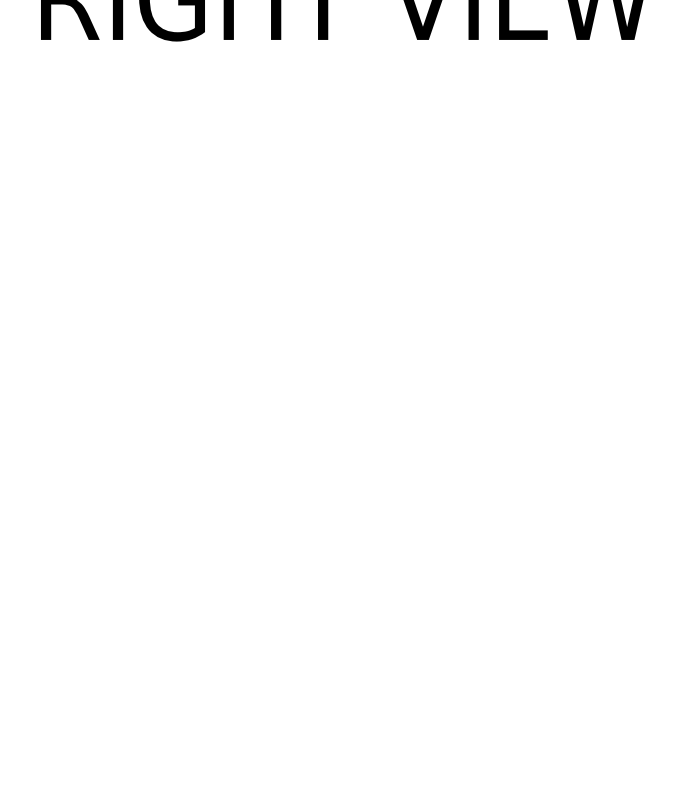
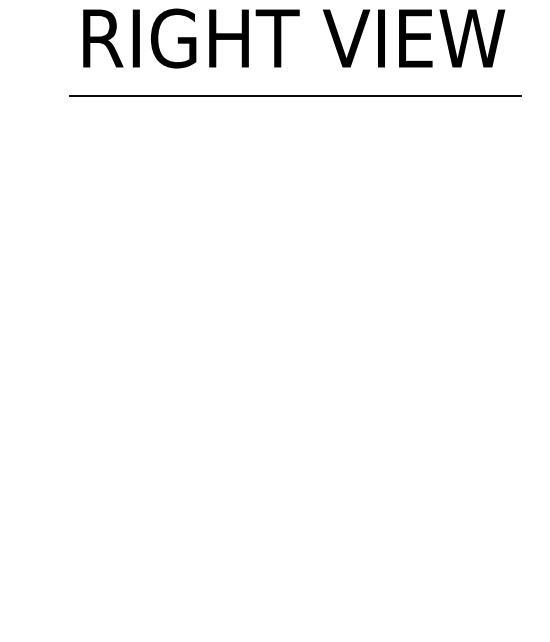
line: (348, 80) -> (295, 95), added

